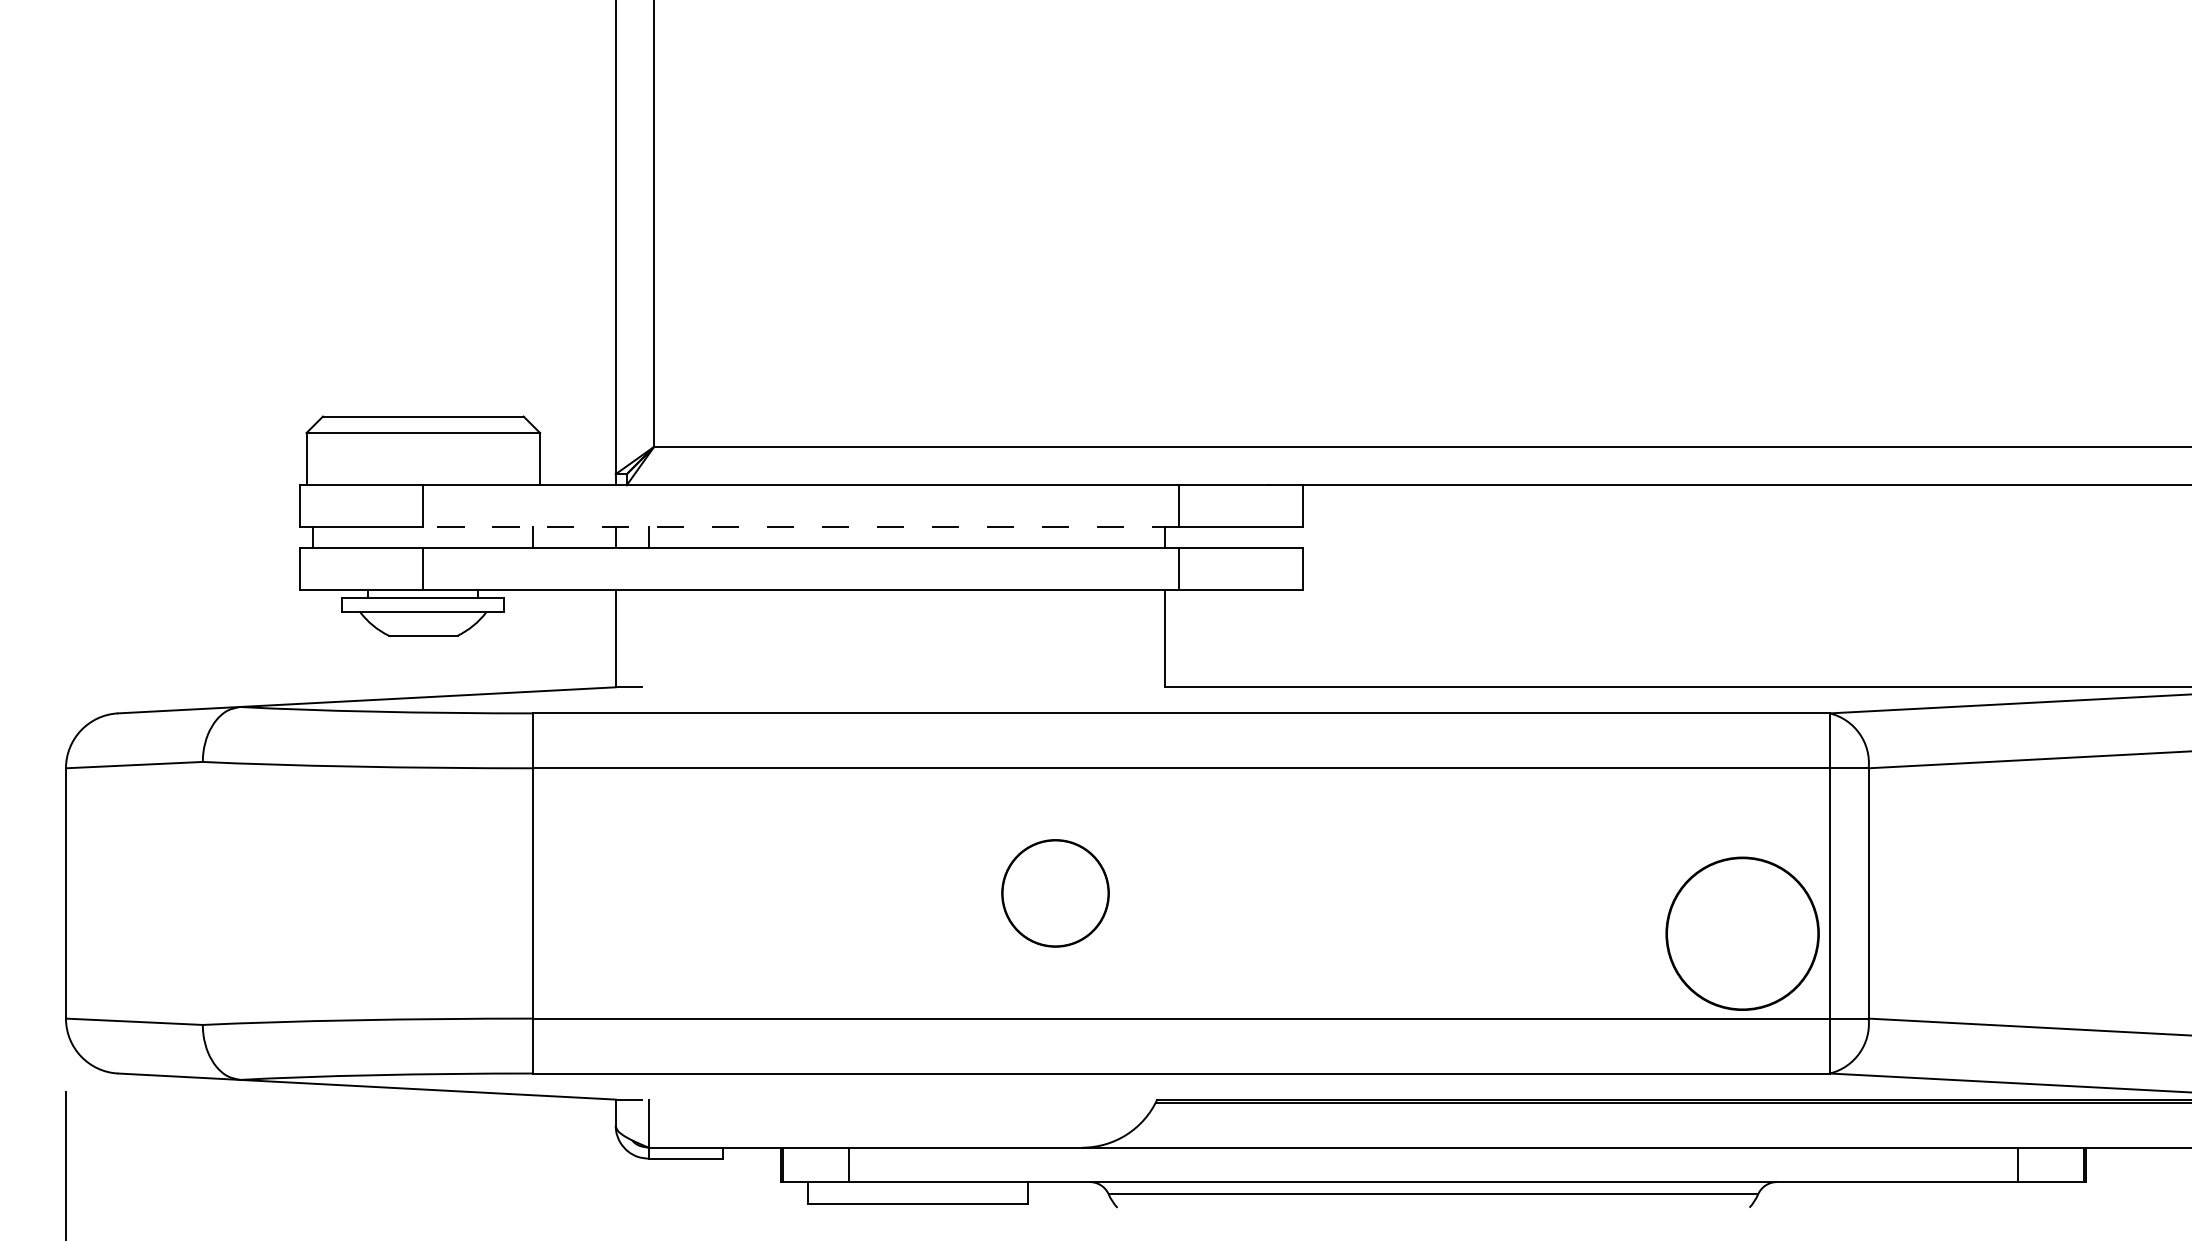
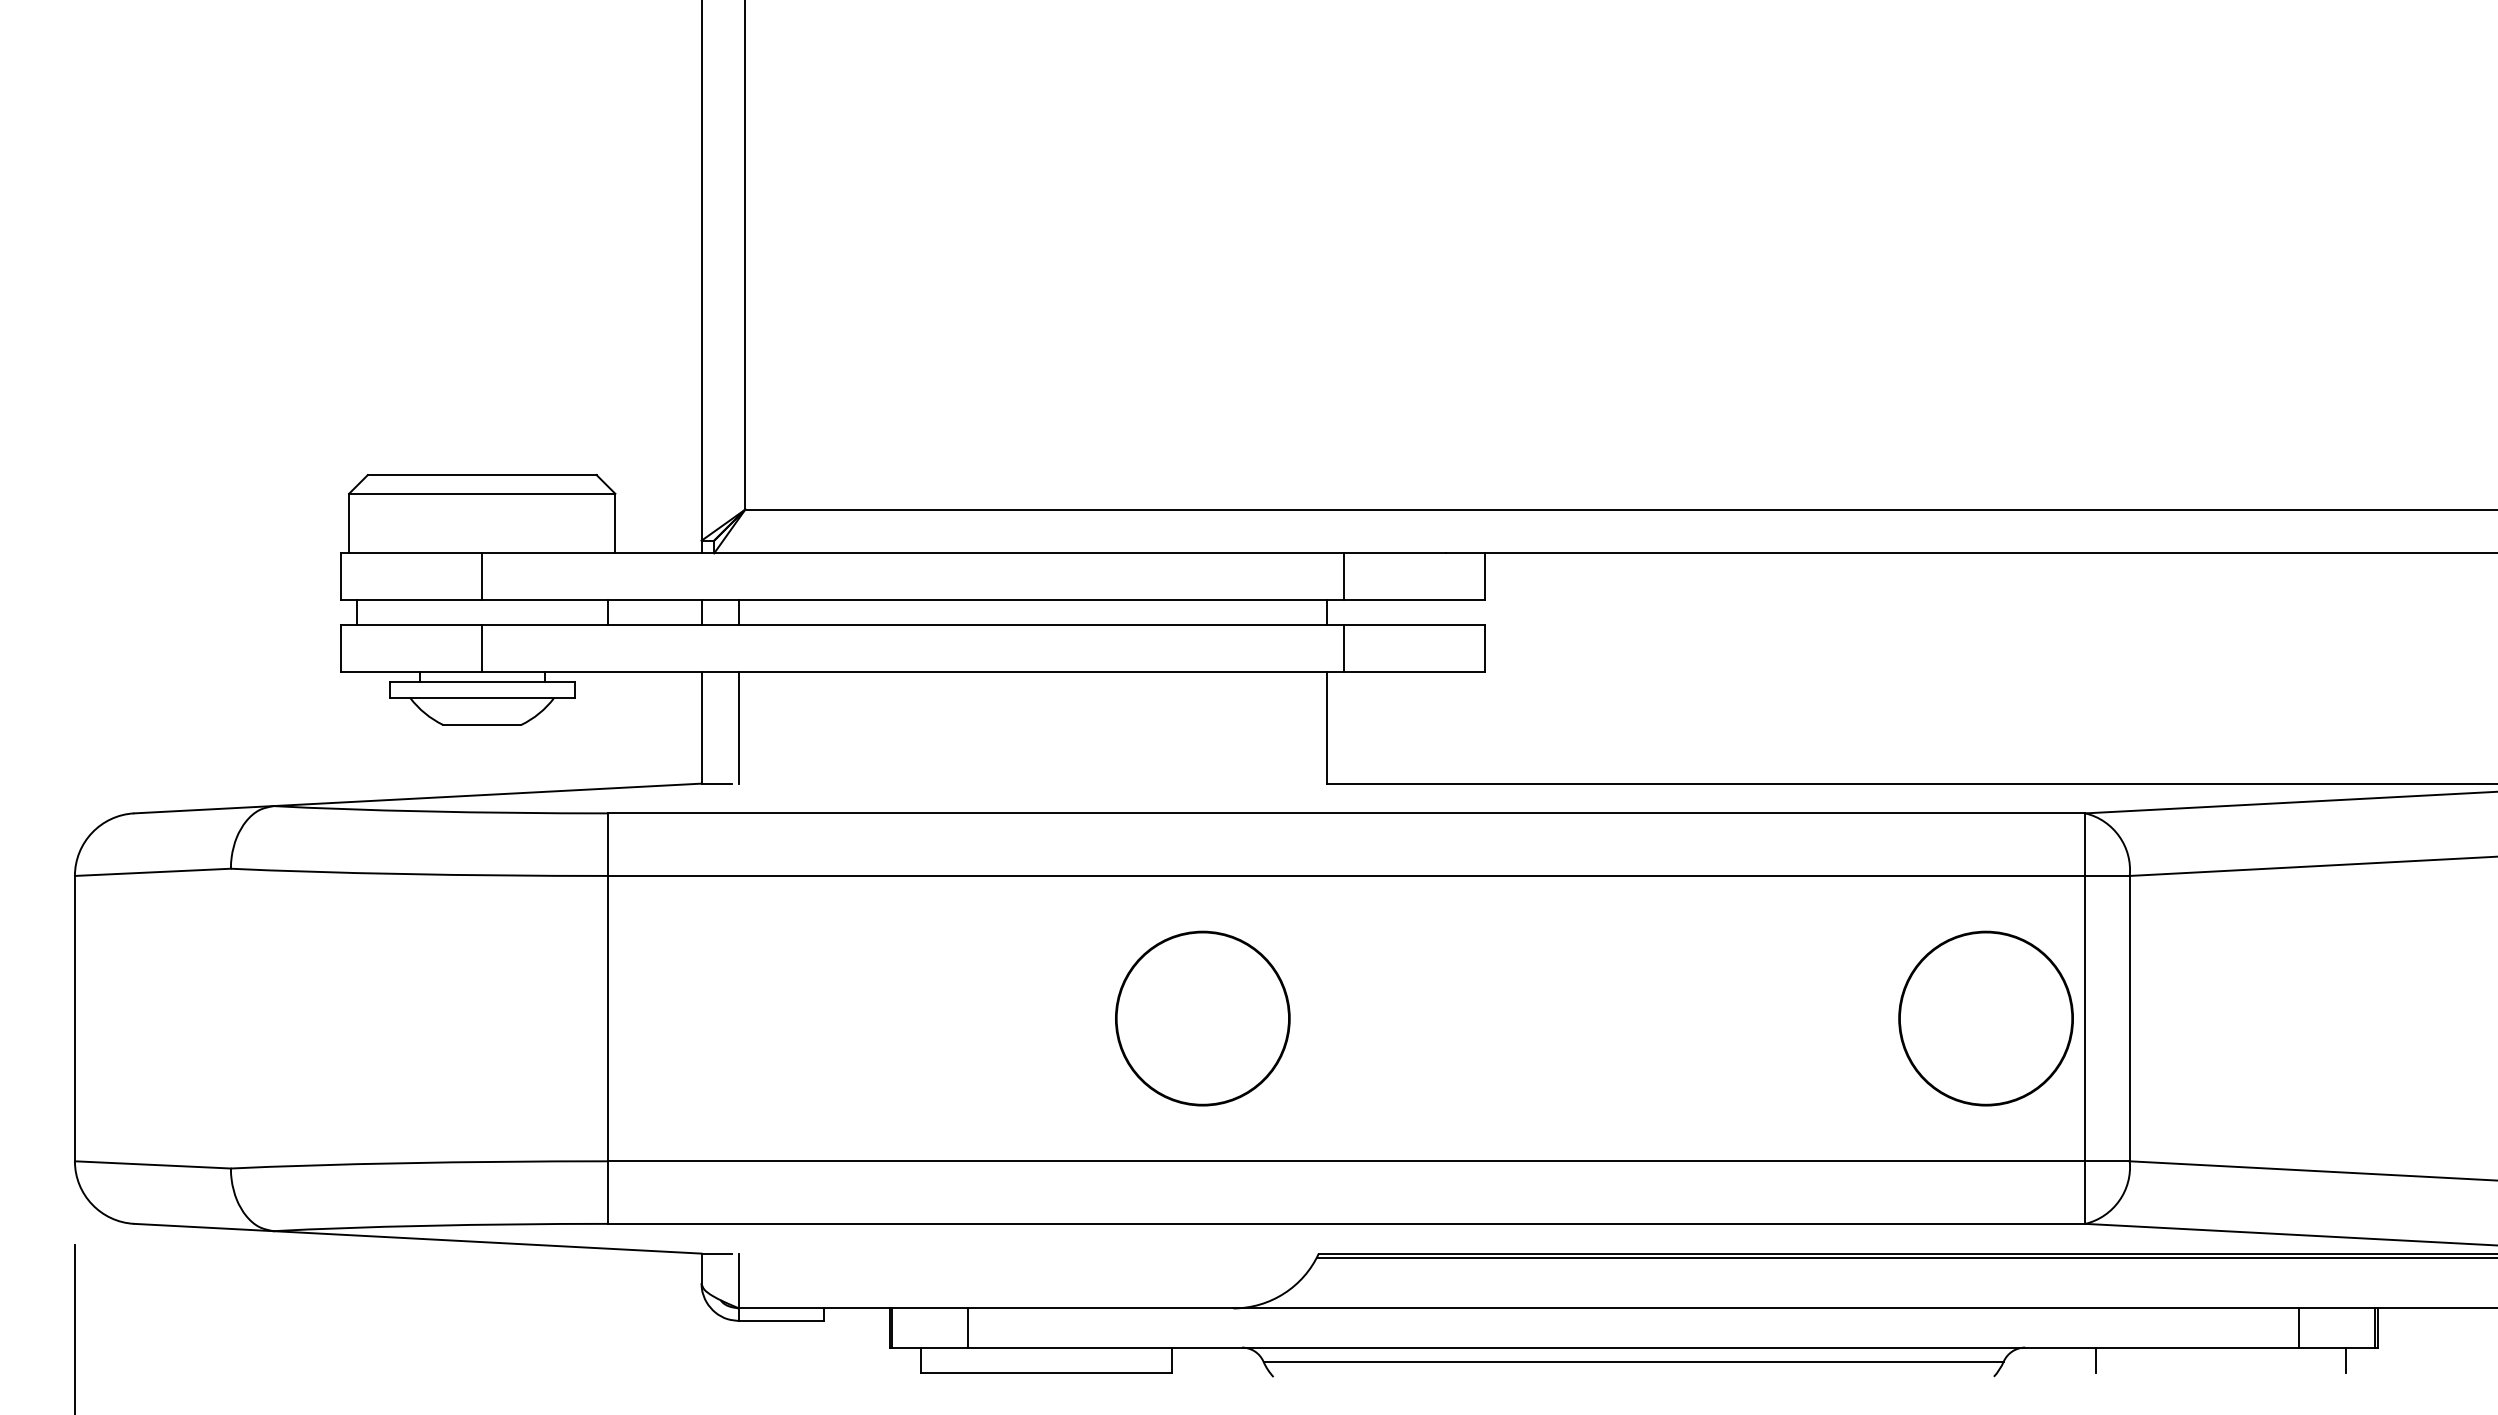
line: (801, 526) -> (913, 600), dashed -> solid
line: (649, 638) -> (739, 727), added
part: (1055, 893) -> (1202, 1018), size x1.43
part: (1742, 933) -> (1985, 1018), moved
line: (1838, 1192) -> (2095, 1359), added
line: (2058, 1192) -> (2346, 1359), added

